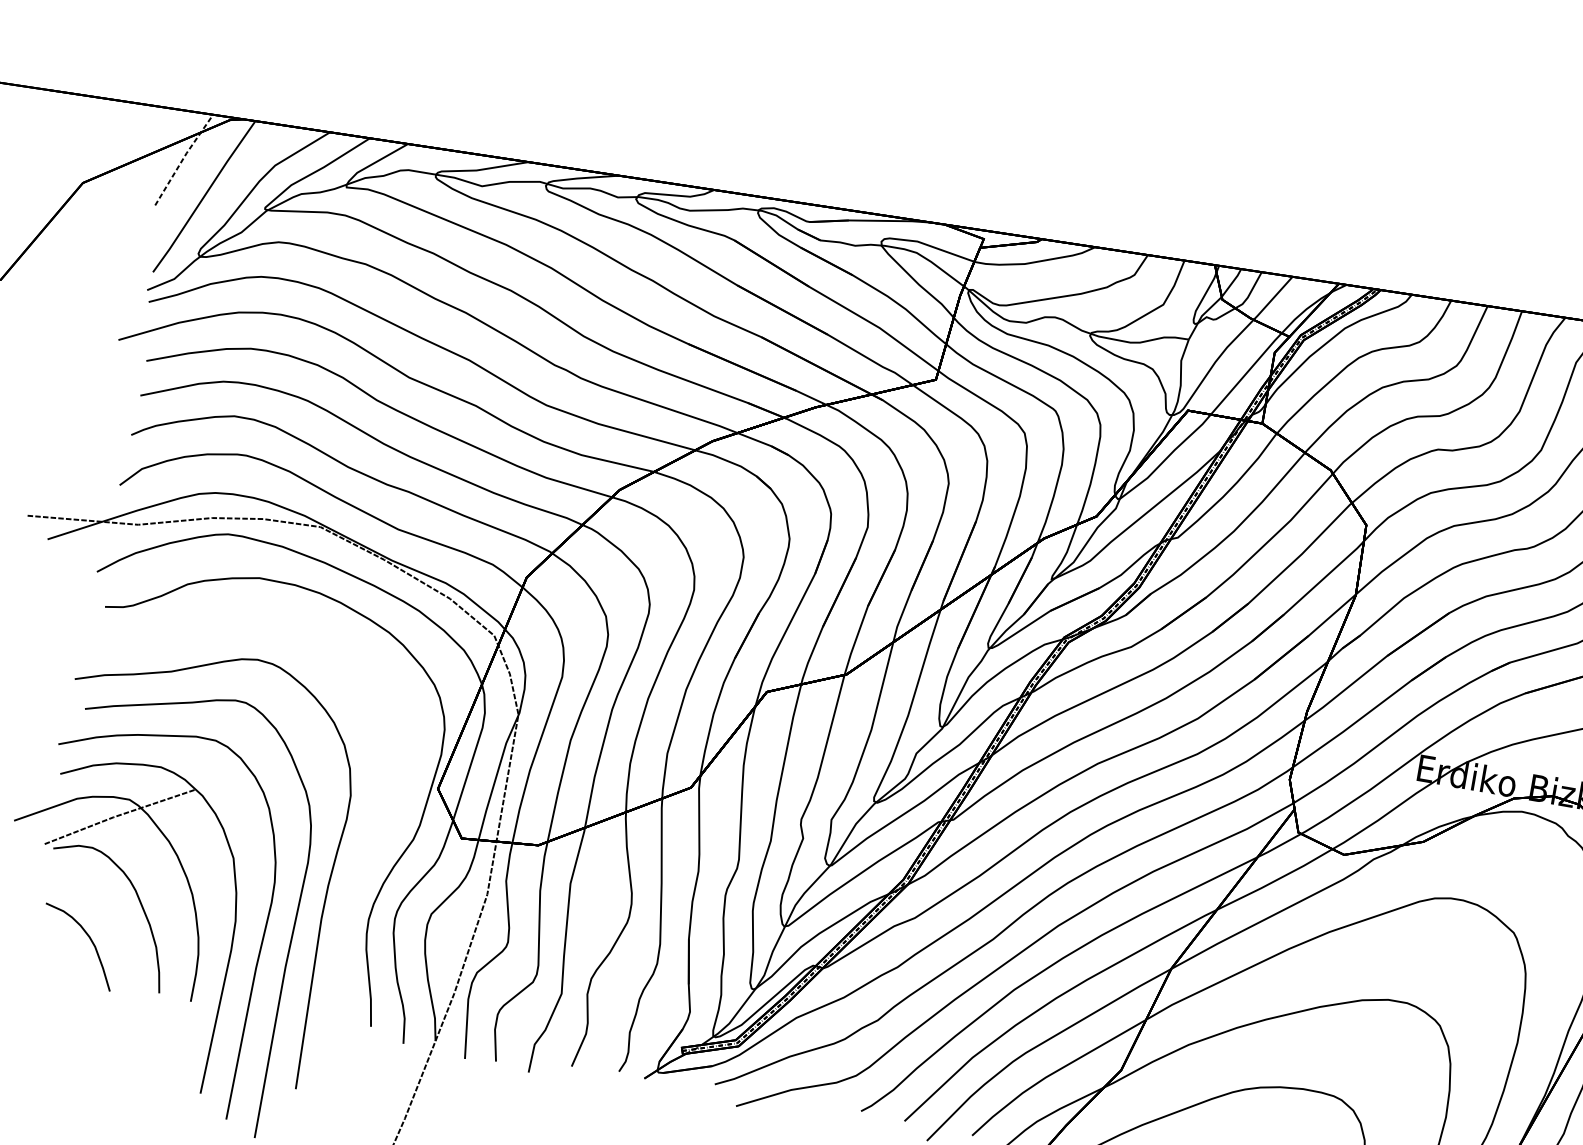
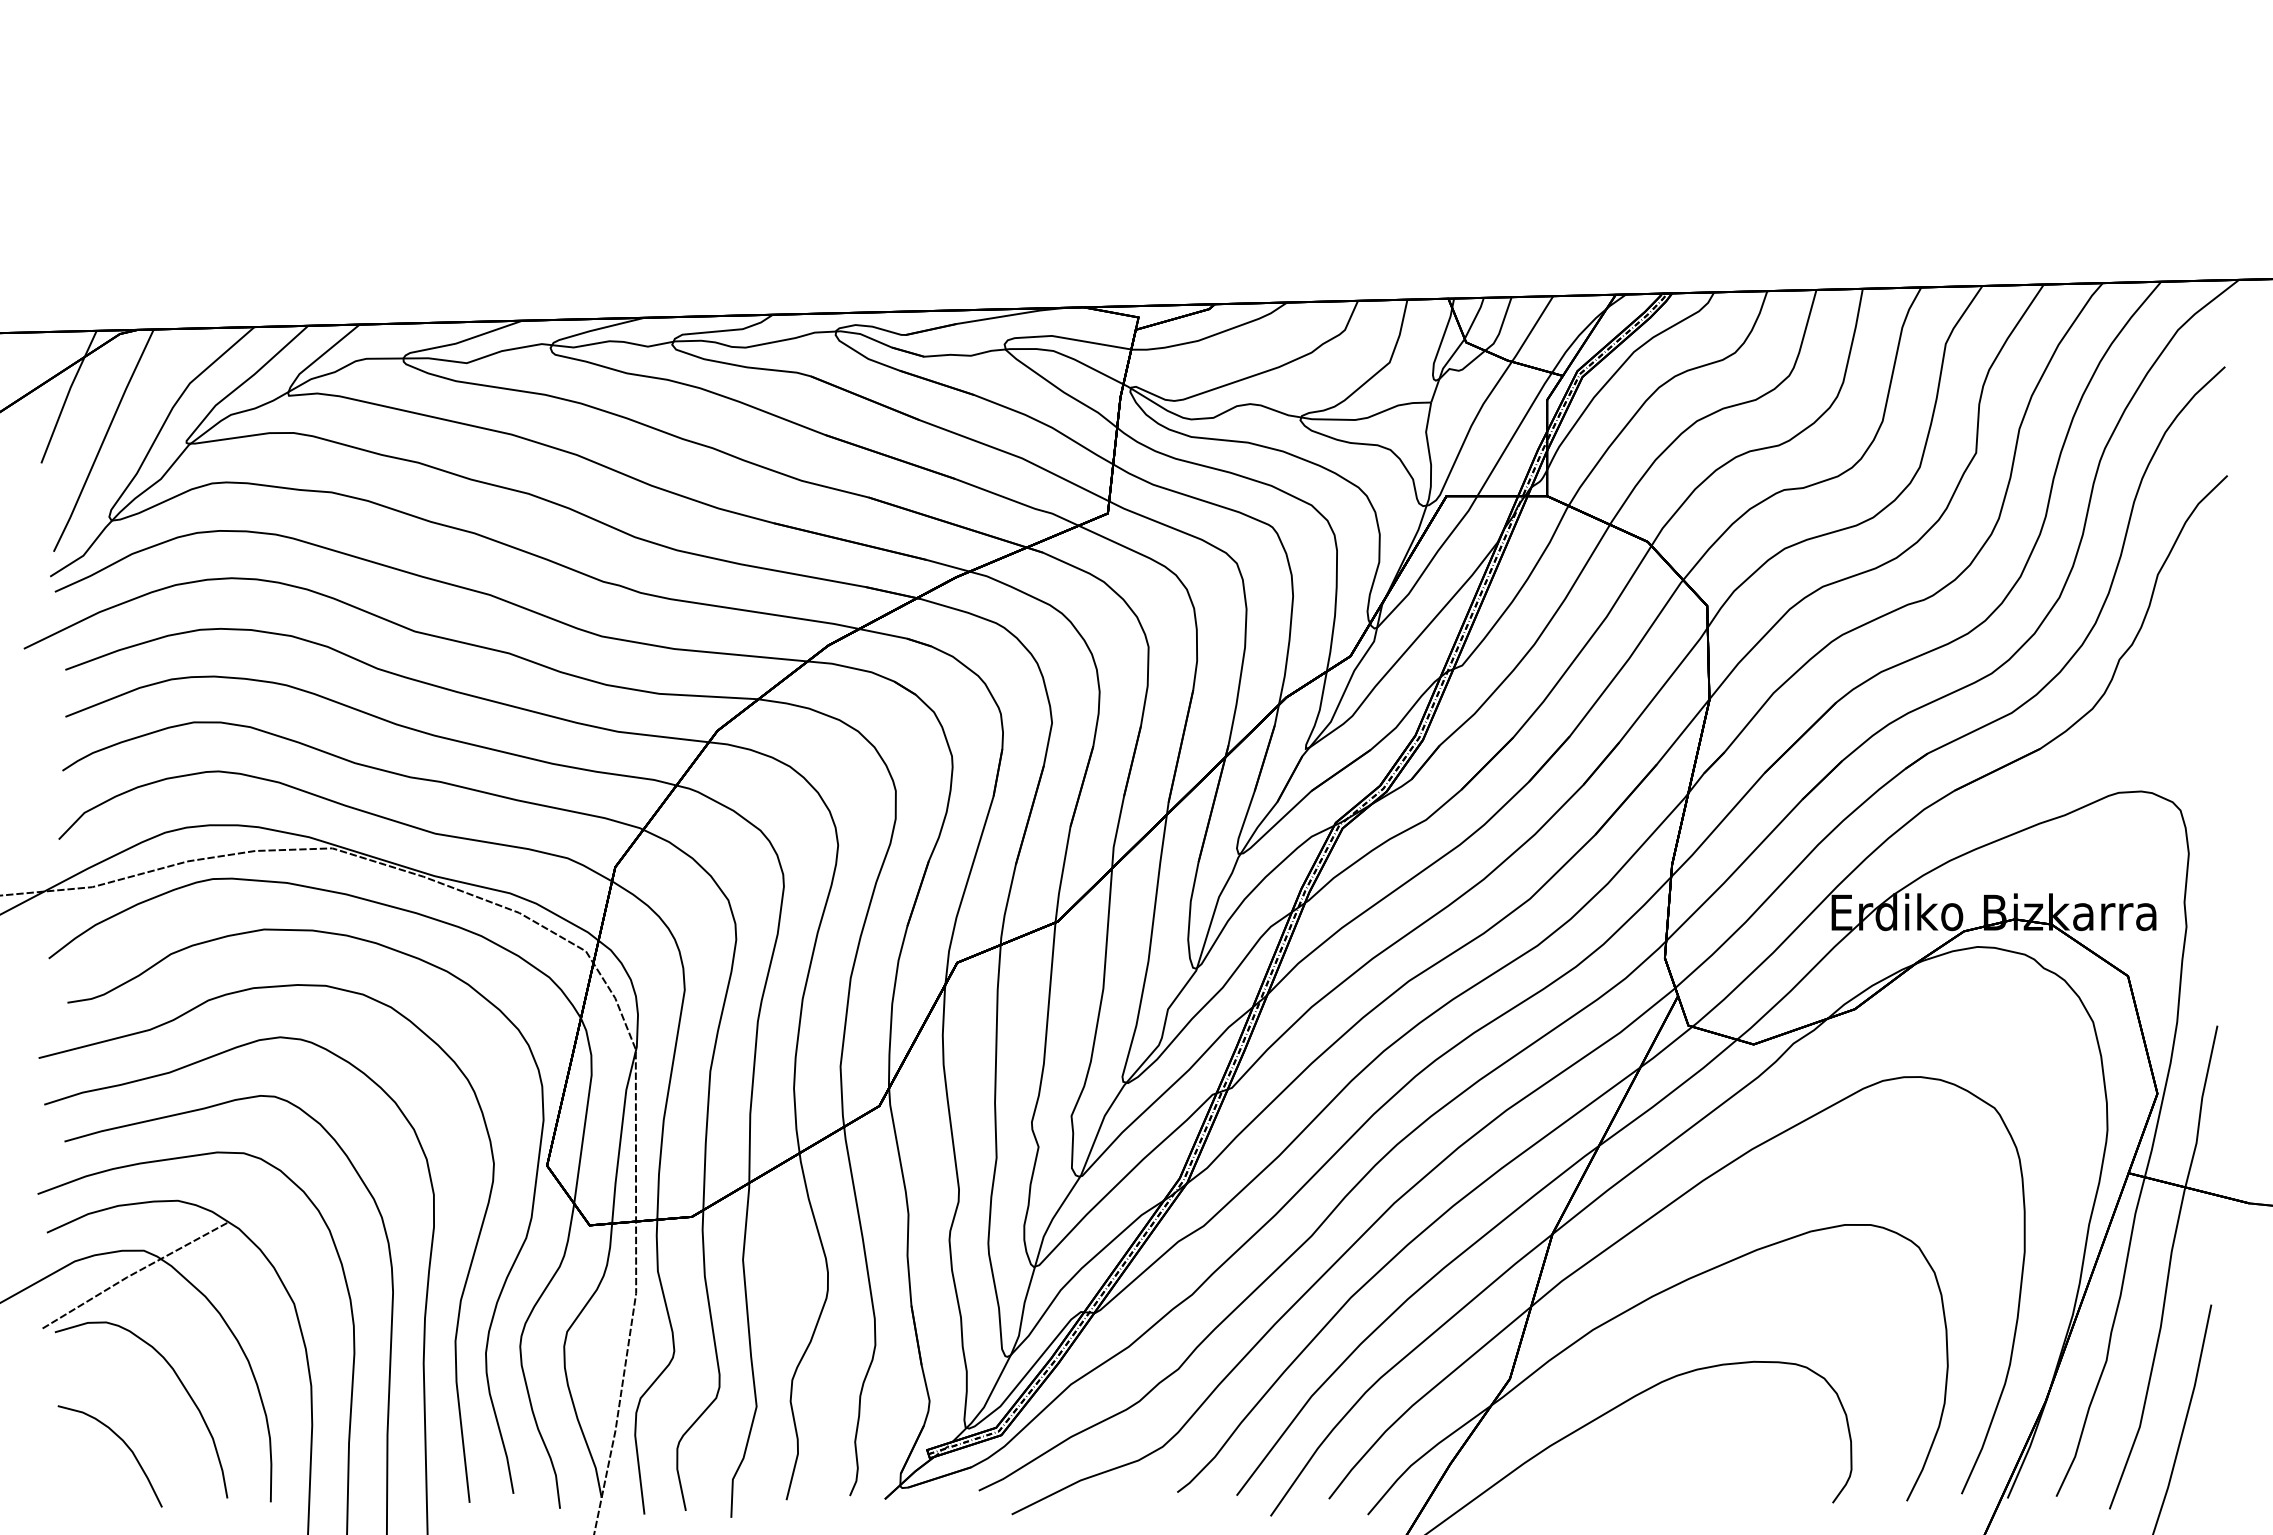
line: (183, 157) -> (67, 394), dashed -> solid
curve: (358, 872) -> (461, 1293), added

